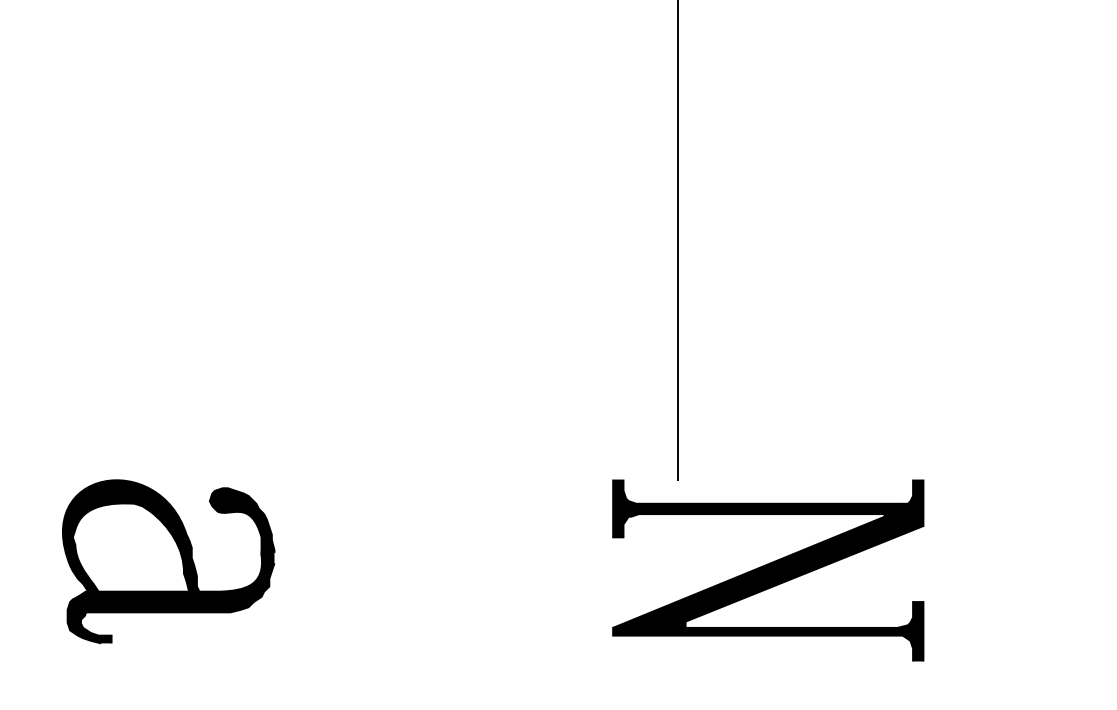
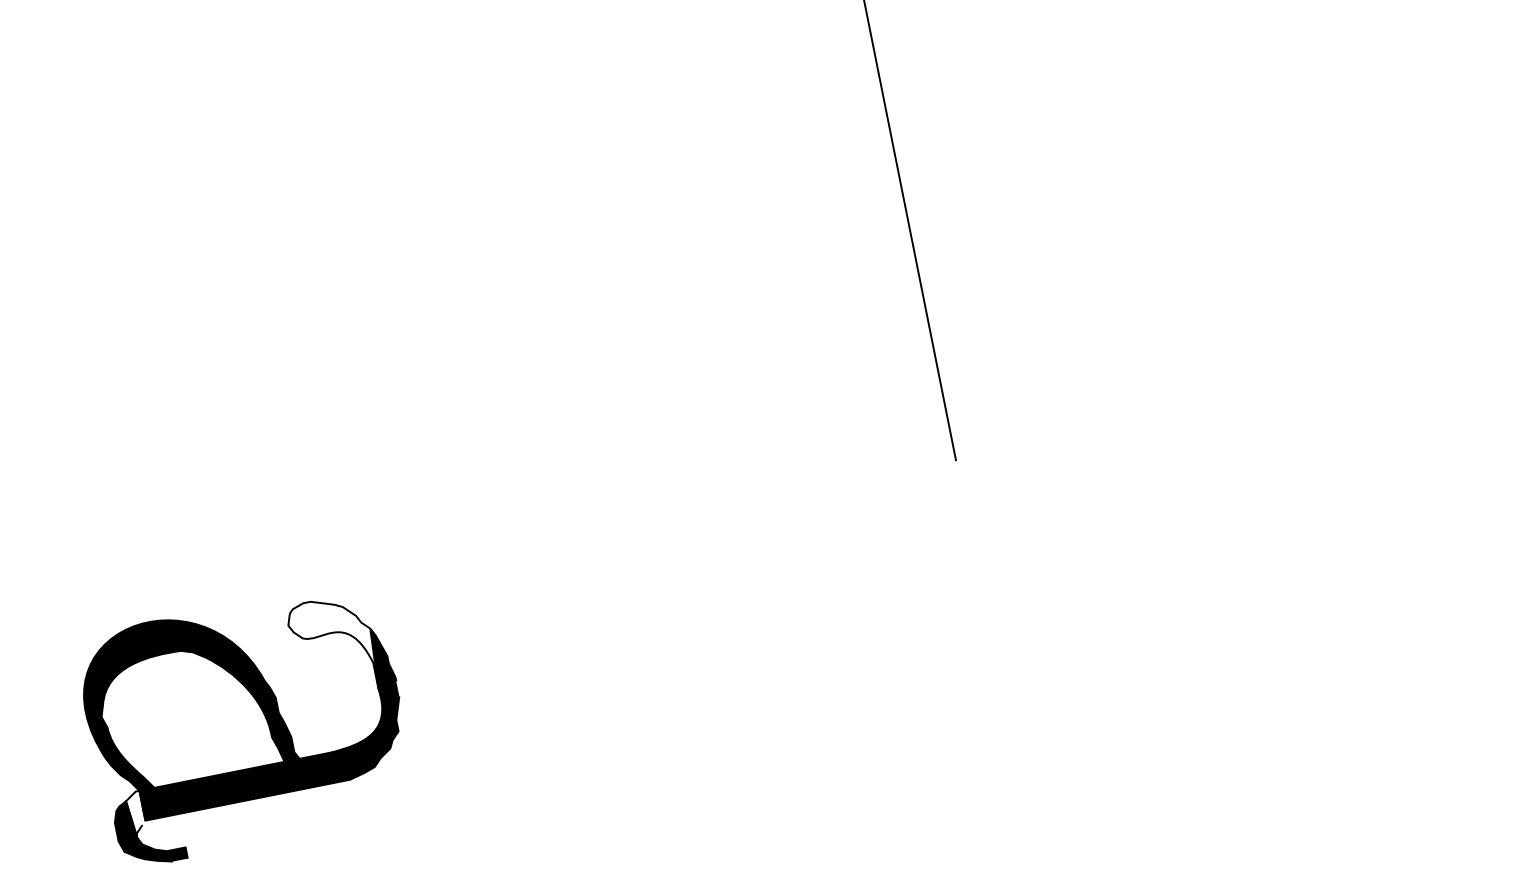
fill: (236, 521) -> (332, 647), removed
part: (768, 570) -> (1112, 564), removed
fill: (82, 606) -> (135, 813), removed

